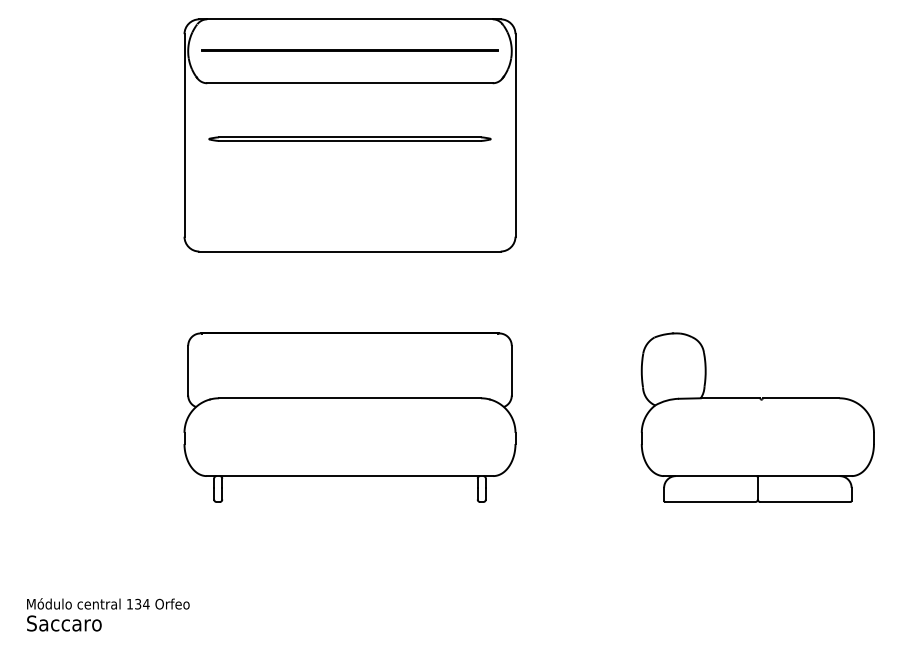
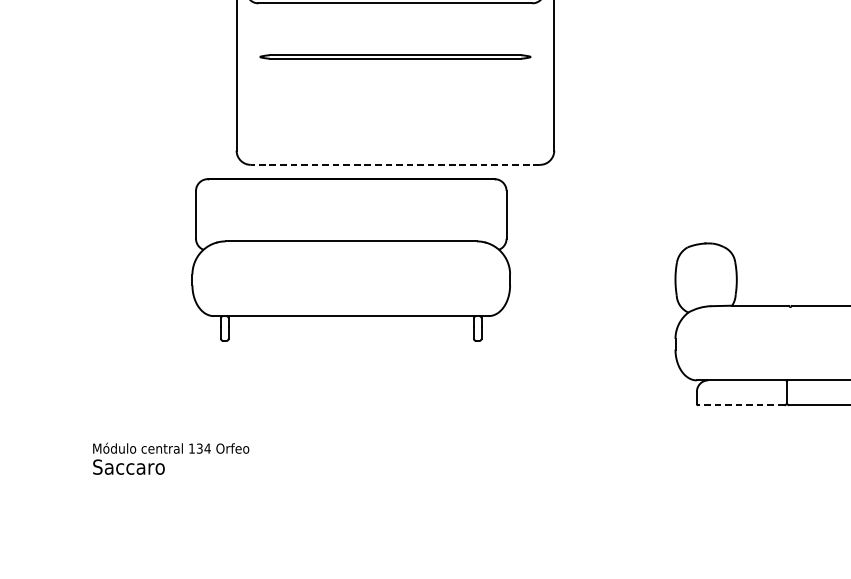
line: (350, 251) -> (395, 164), solid -> dashed
part: (349, 417) -> (350, 259), moved
line: (709, 502) -> (740, 405), solid -> dashed
text: (108, 614) -> (171, 458), moved

